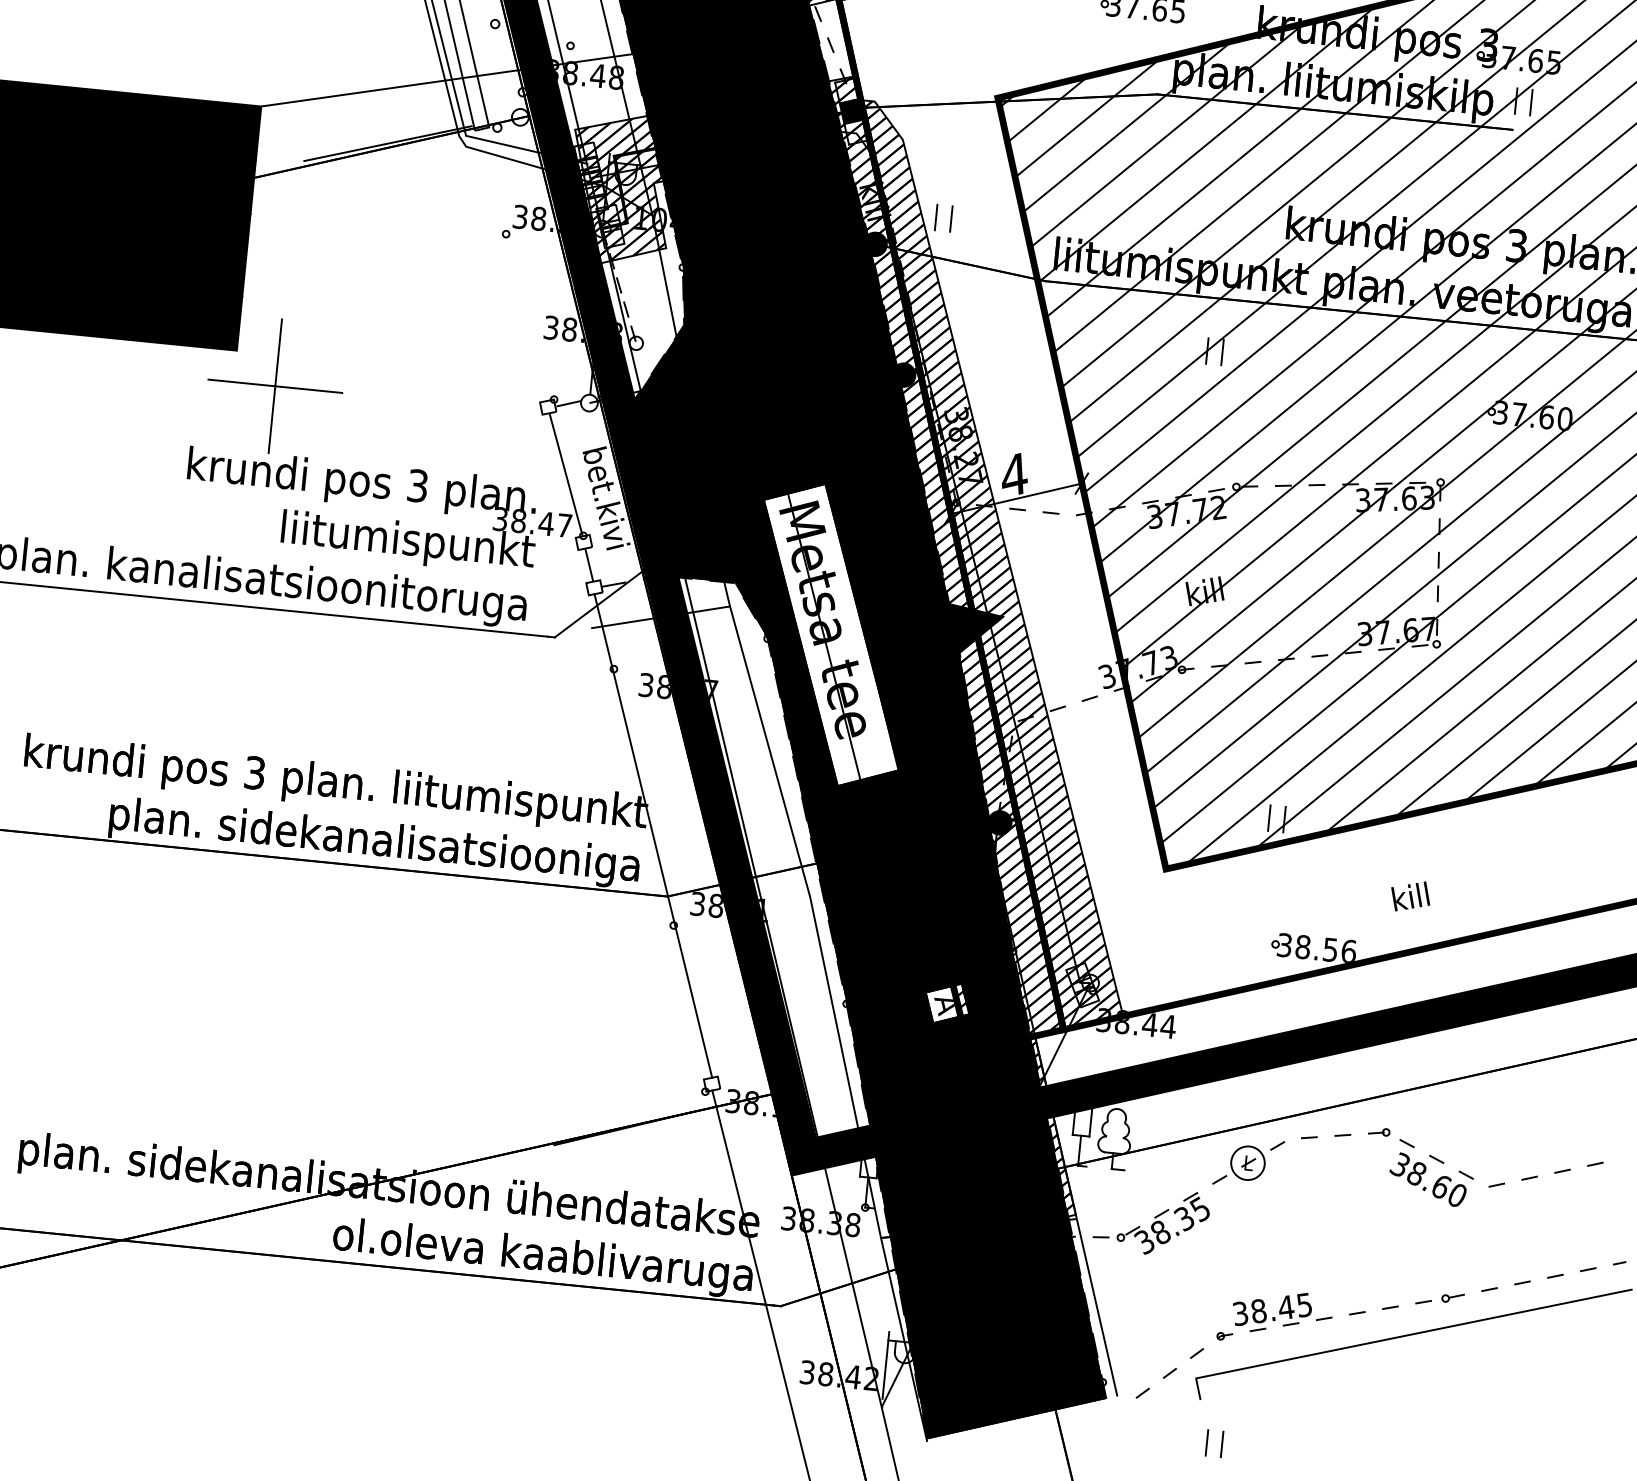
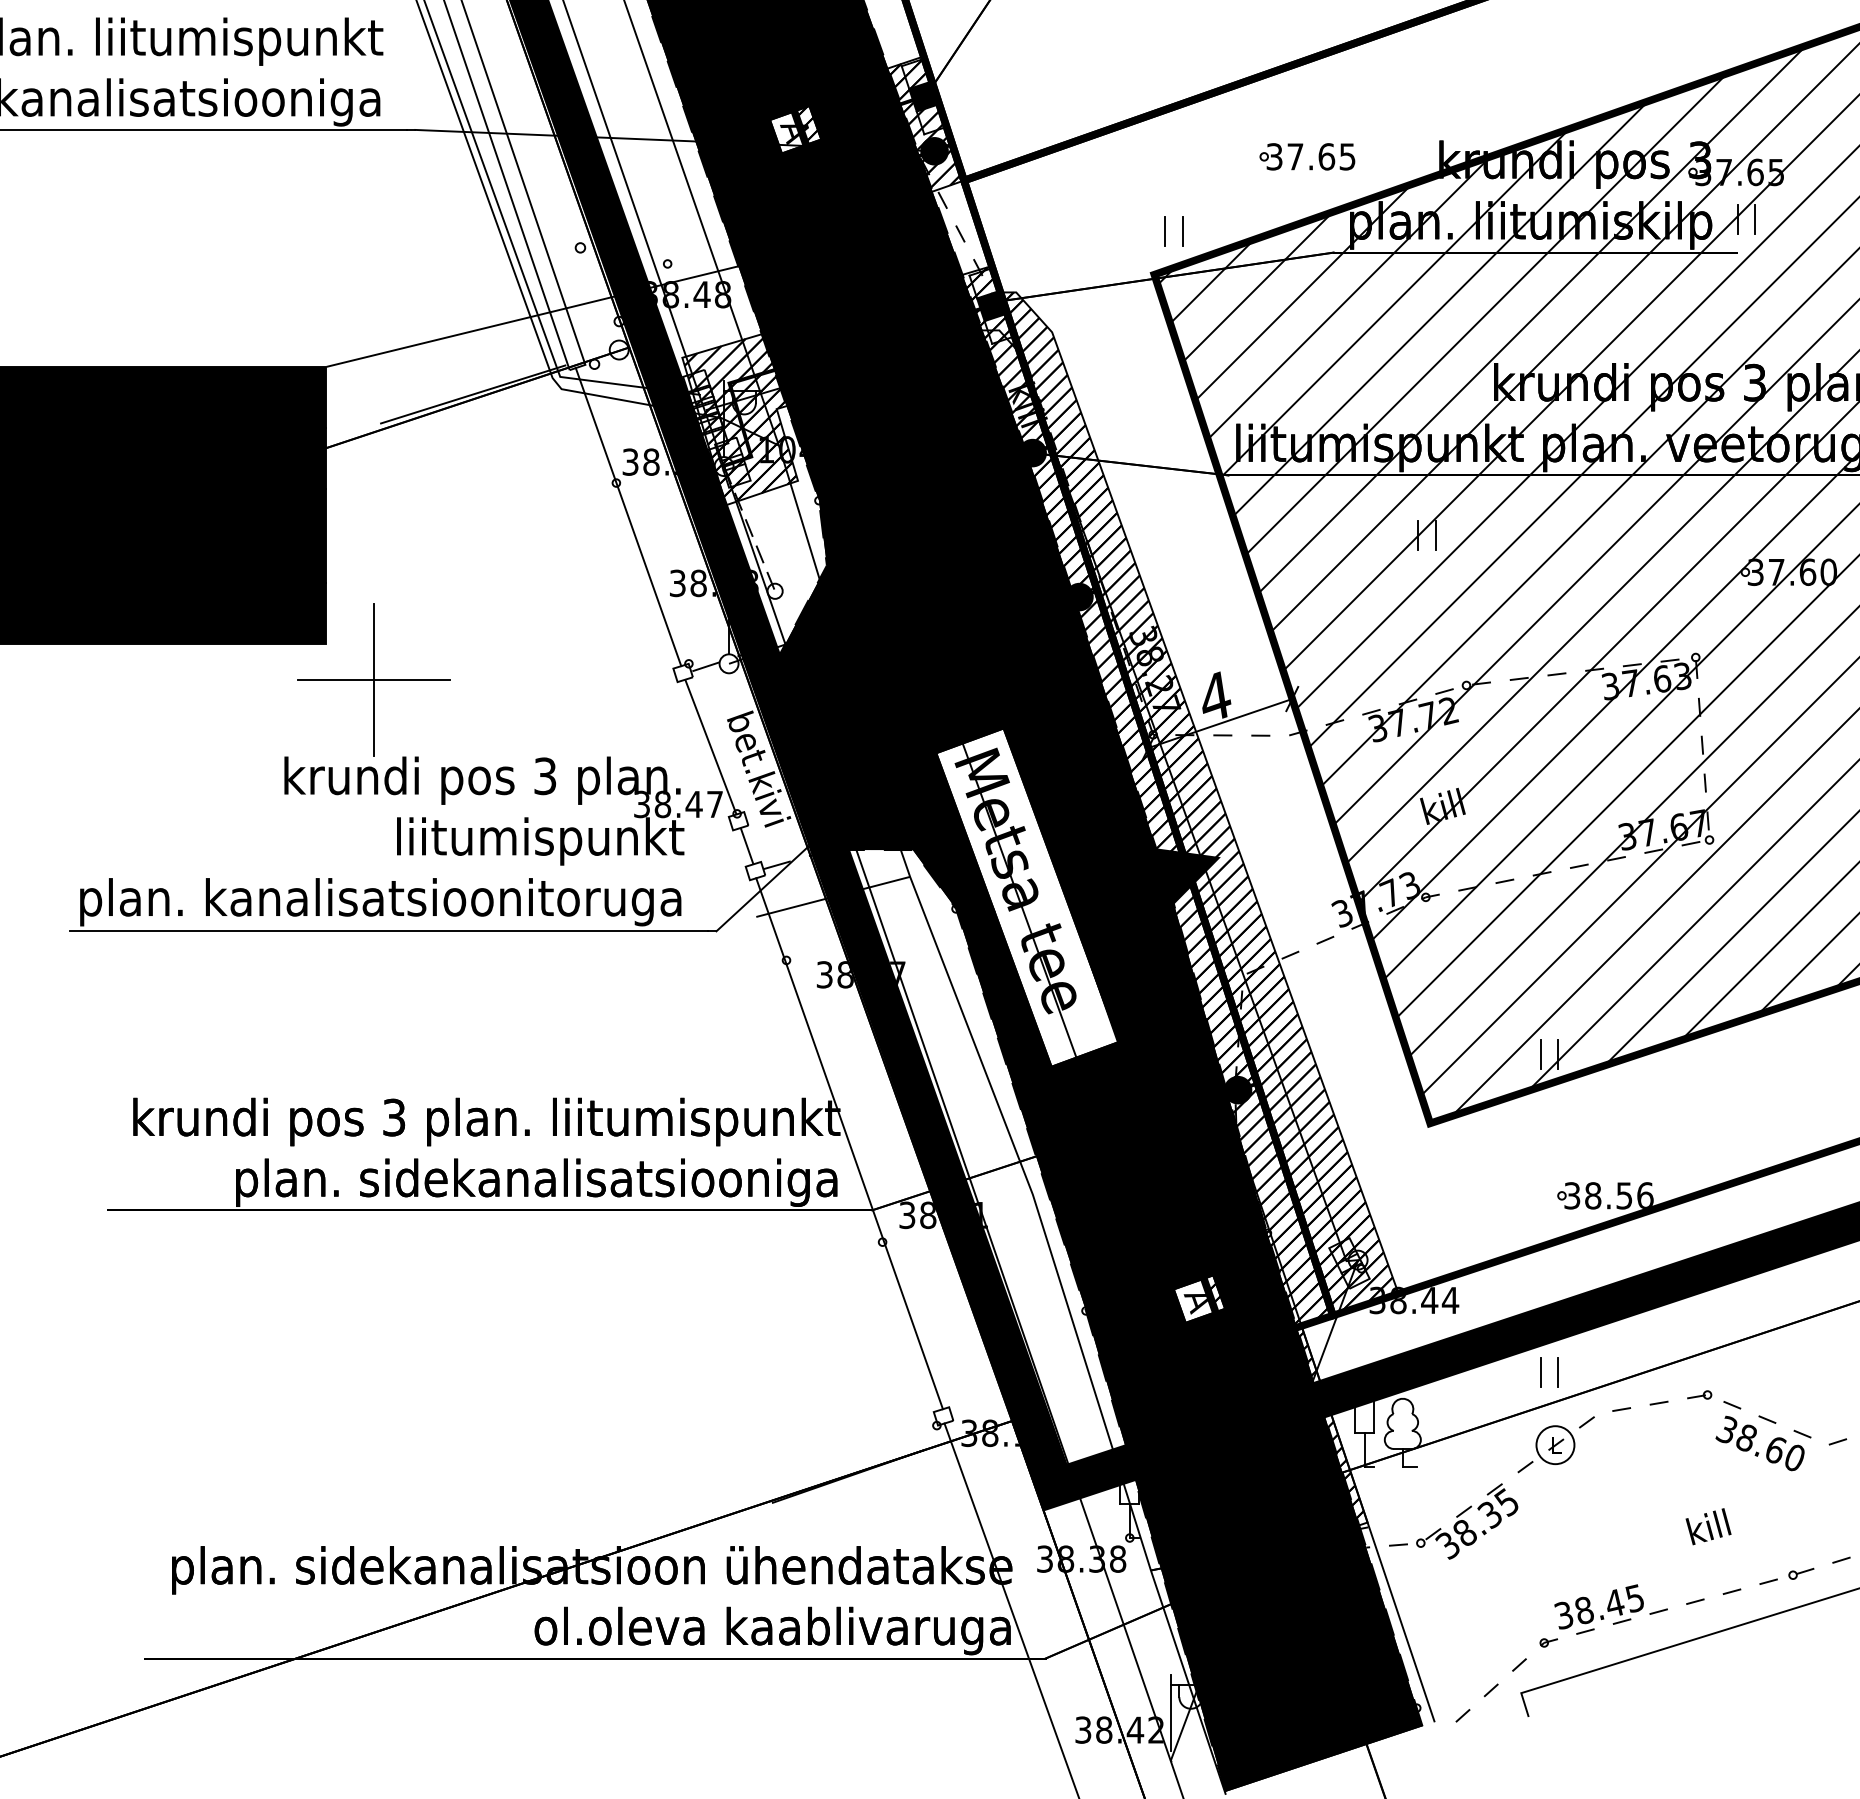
part: (936, 217) -> (1165, 231), moved
line: (513, 265) -> (628, 517), added
text: (1410, 896) -> (1708, 1526), moved
part: (1207, 1442) -> (1541, 1372), moved

